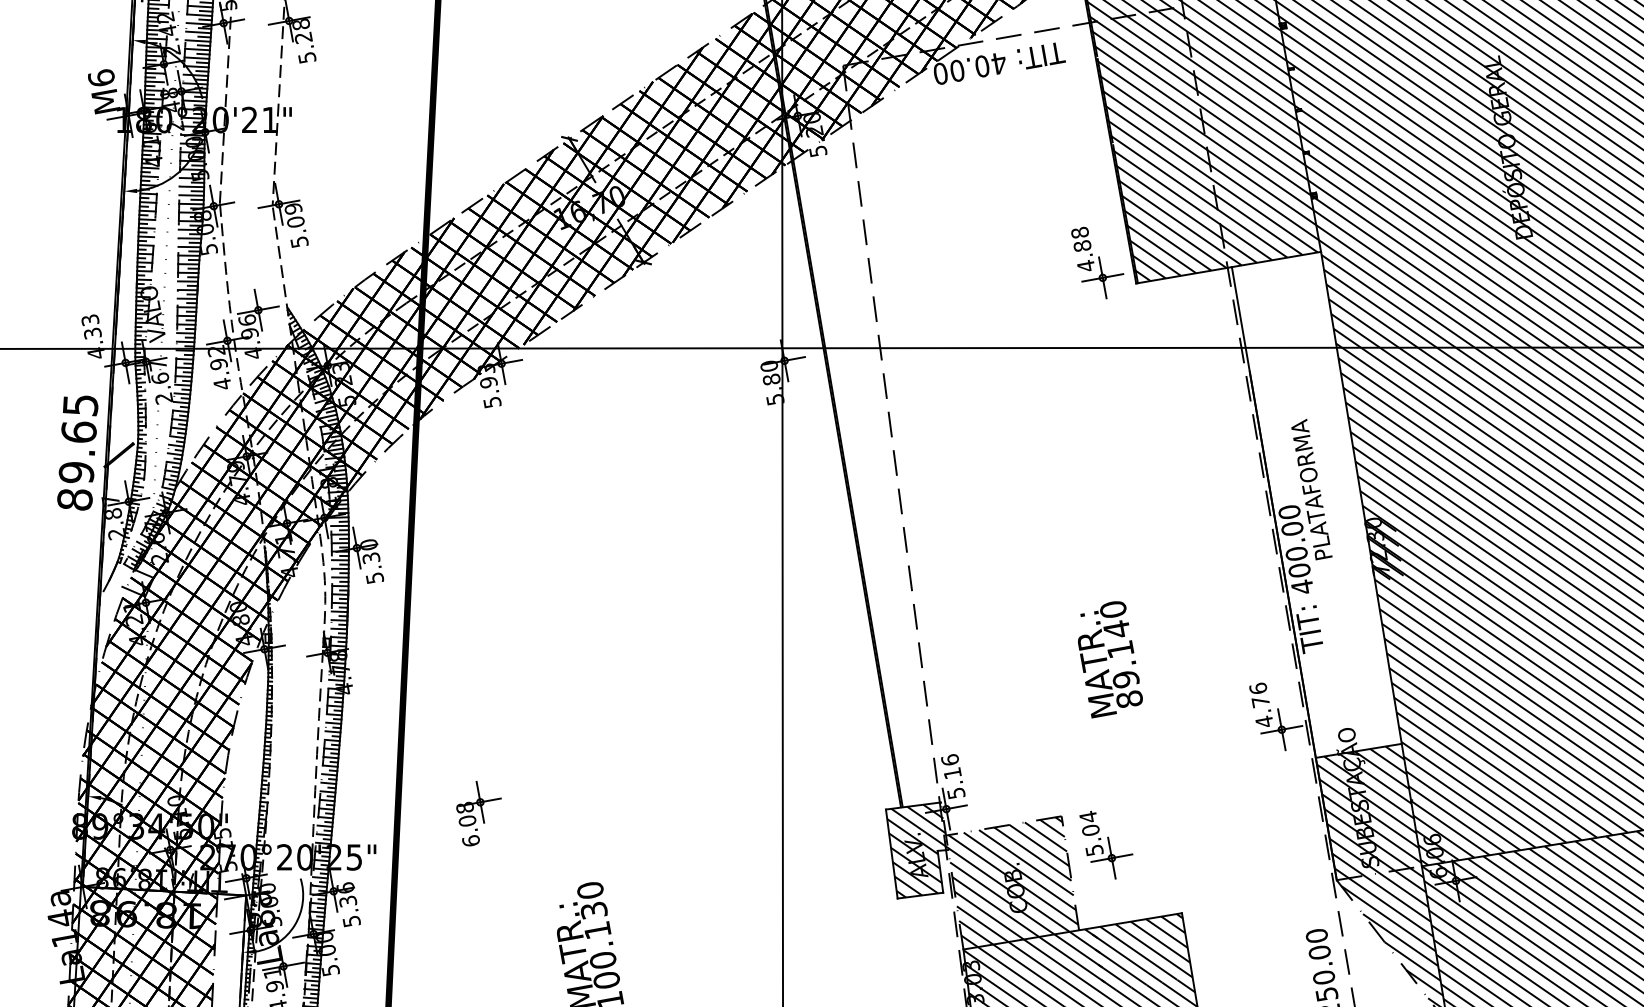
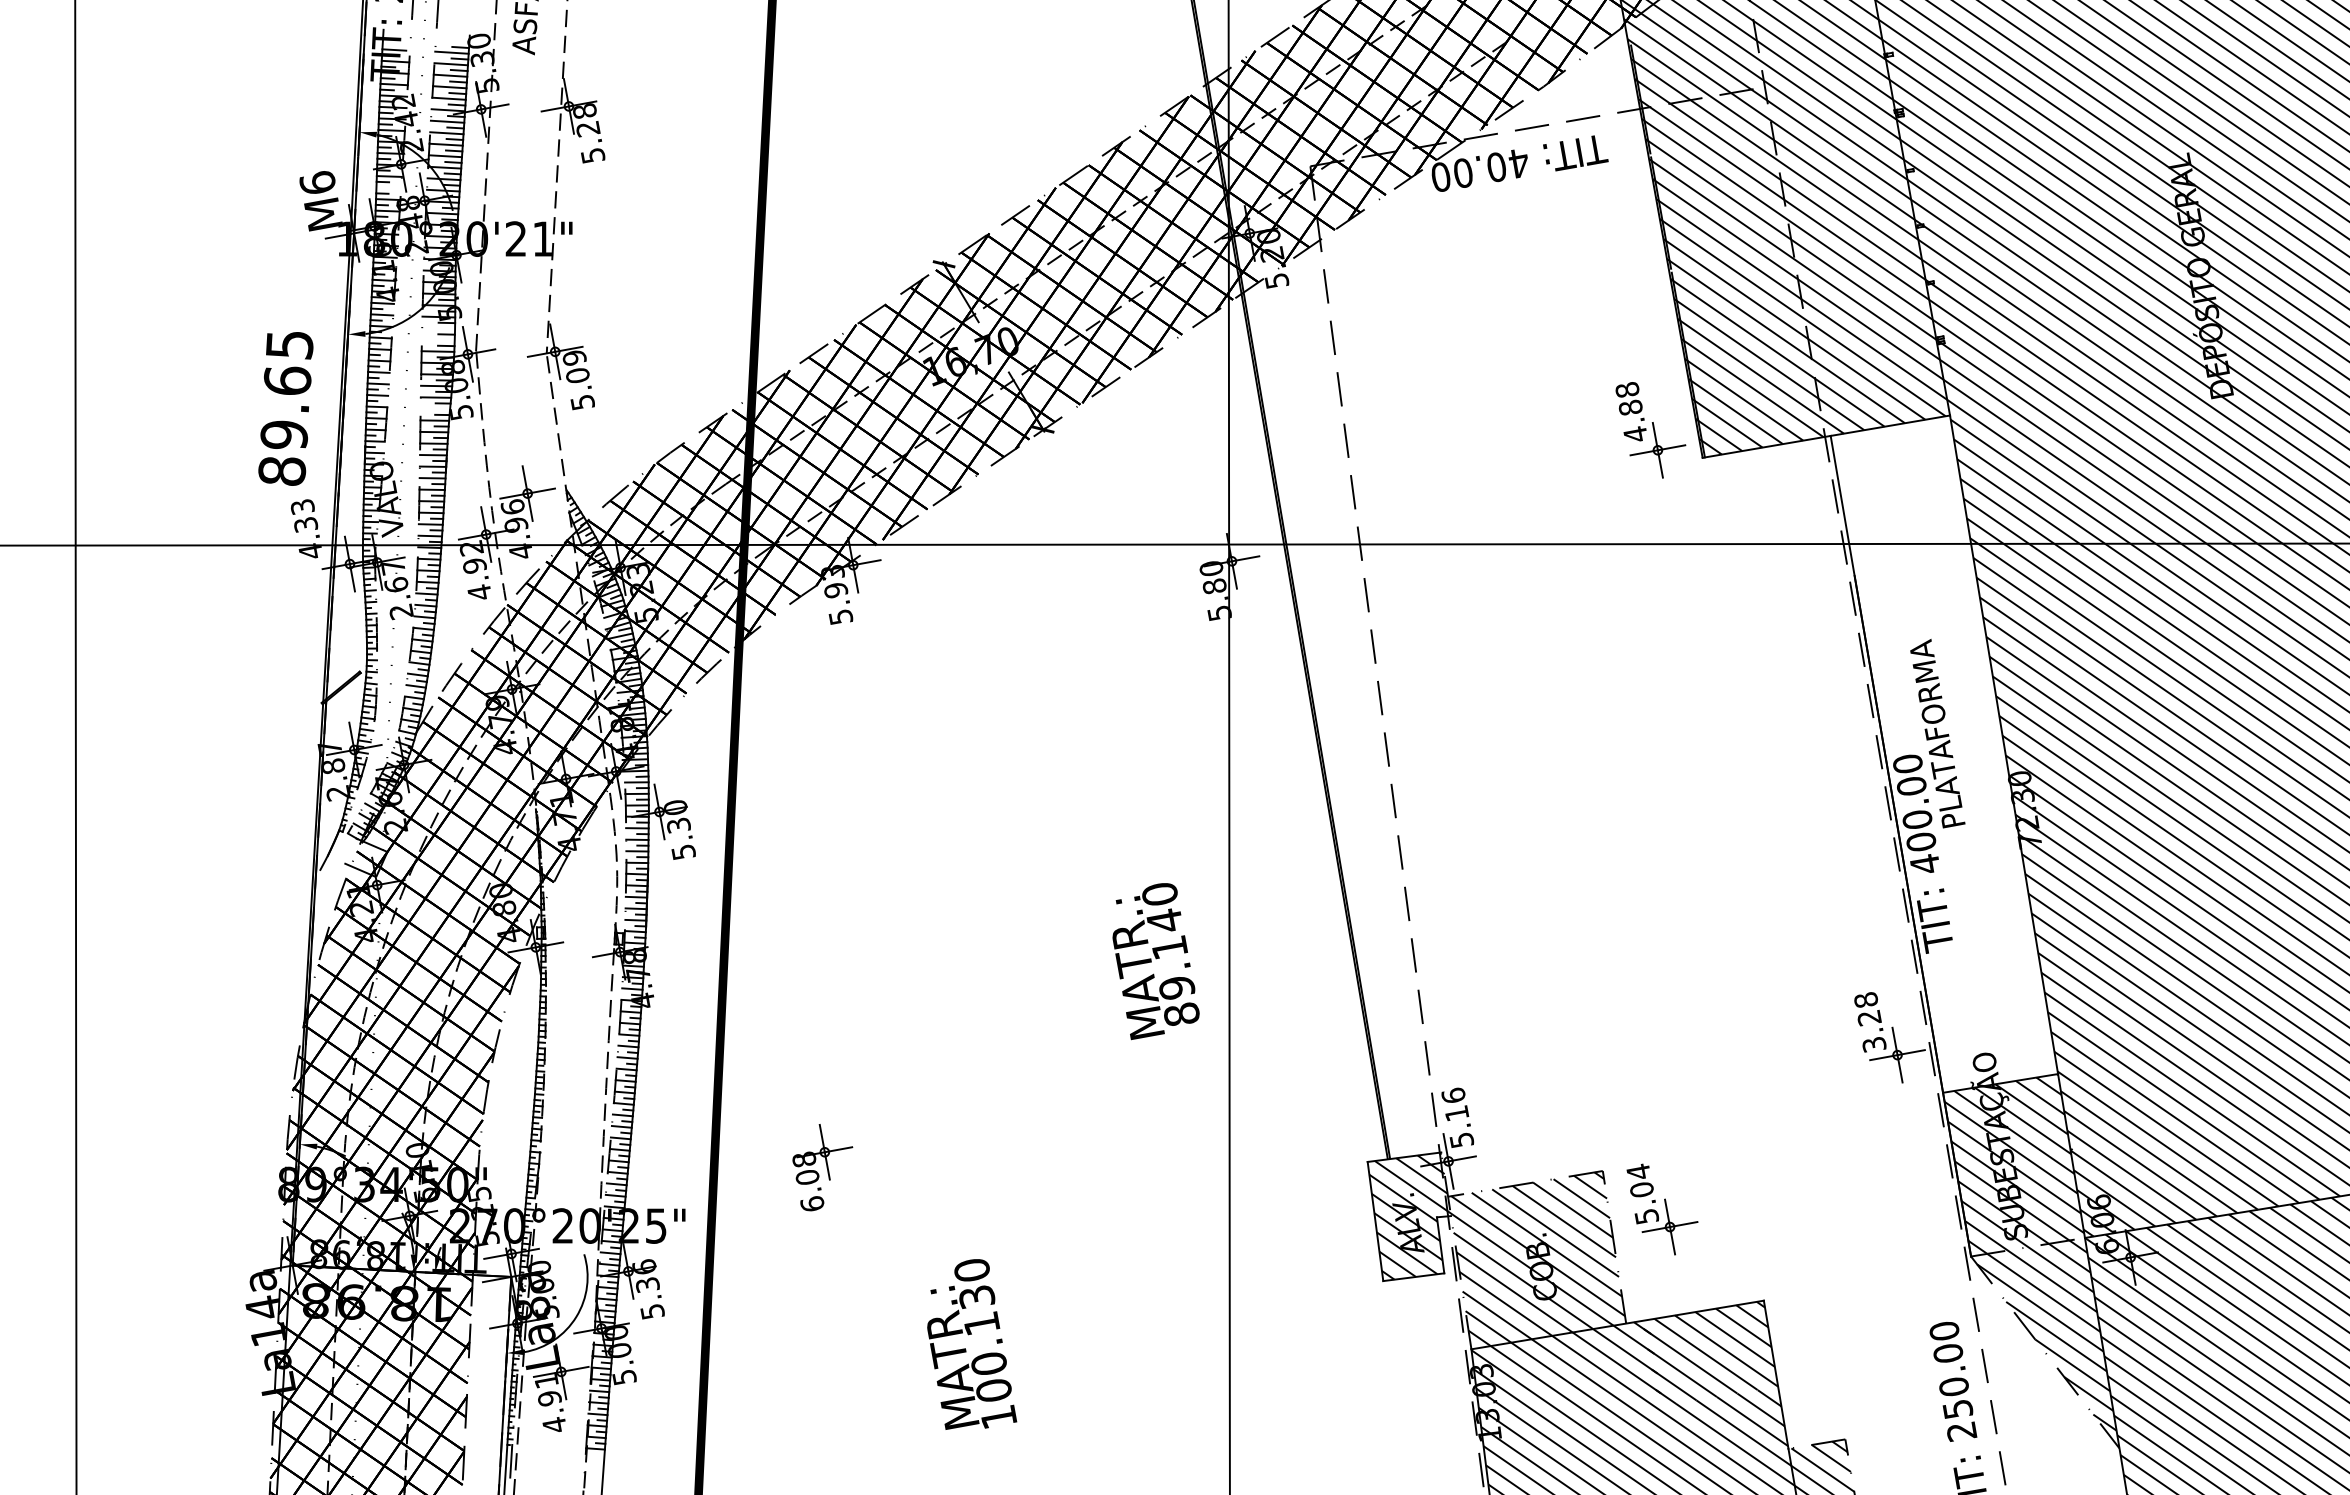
line: (154, 81) -> (388, 187), removed
line: (191, 186) -> (438, 328), removed
line: (191, 195) -> (437, 339), removed
line: (189, 246) -> (435, 408), removed
text: (77, 452) -> (285, 408), moved
hatch: (1384, 549) -> (2034, 814), removed
text: (1109, 659) -> (1155, 961), moved
text: (1261, 705) -> (1870, 1022), 4.76 -> 3.28

